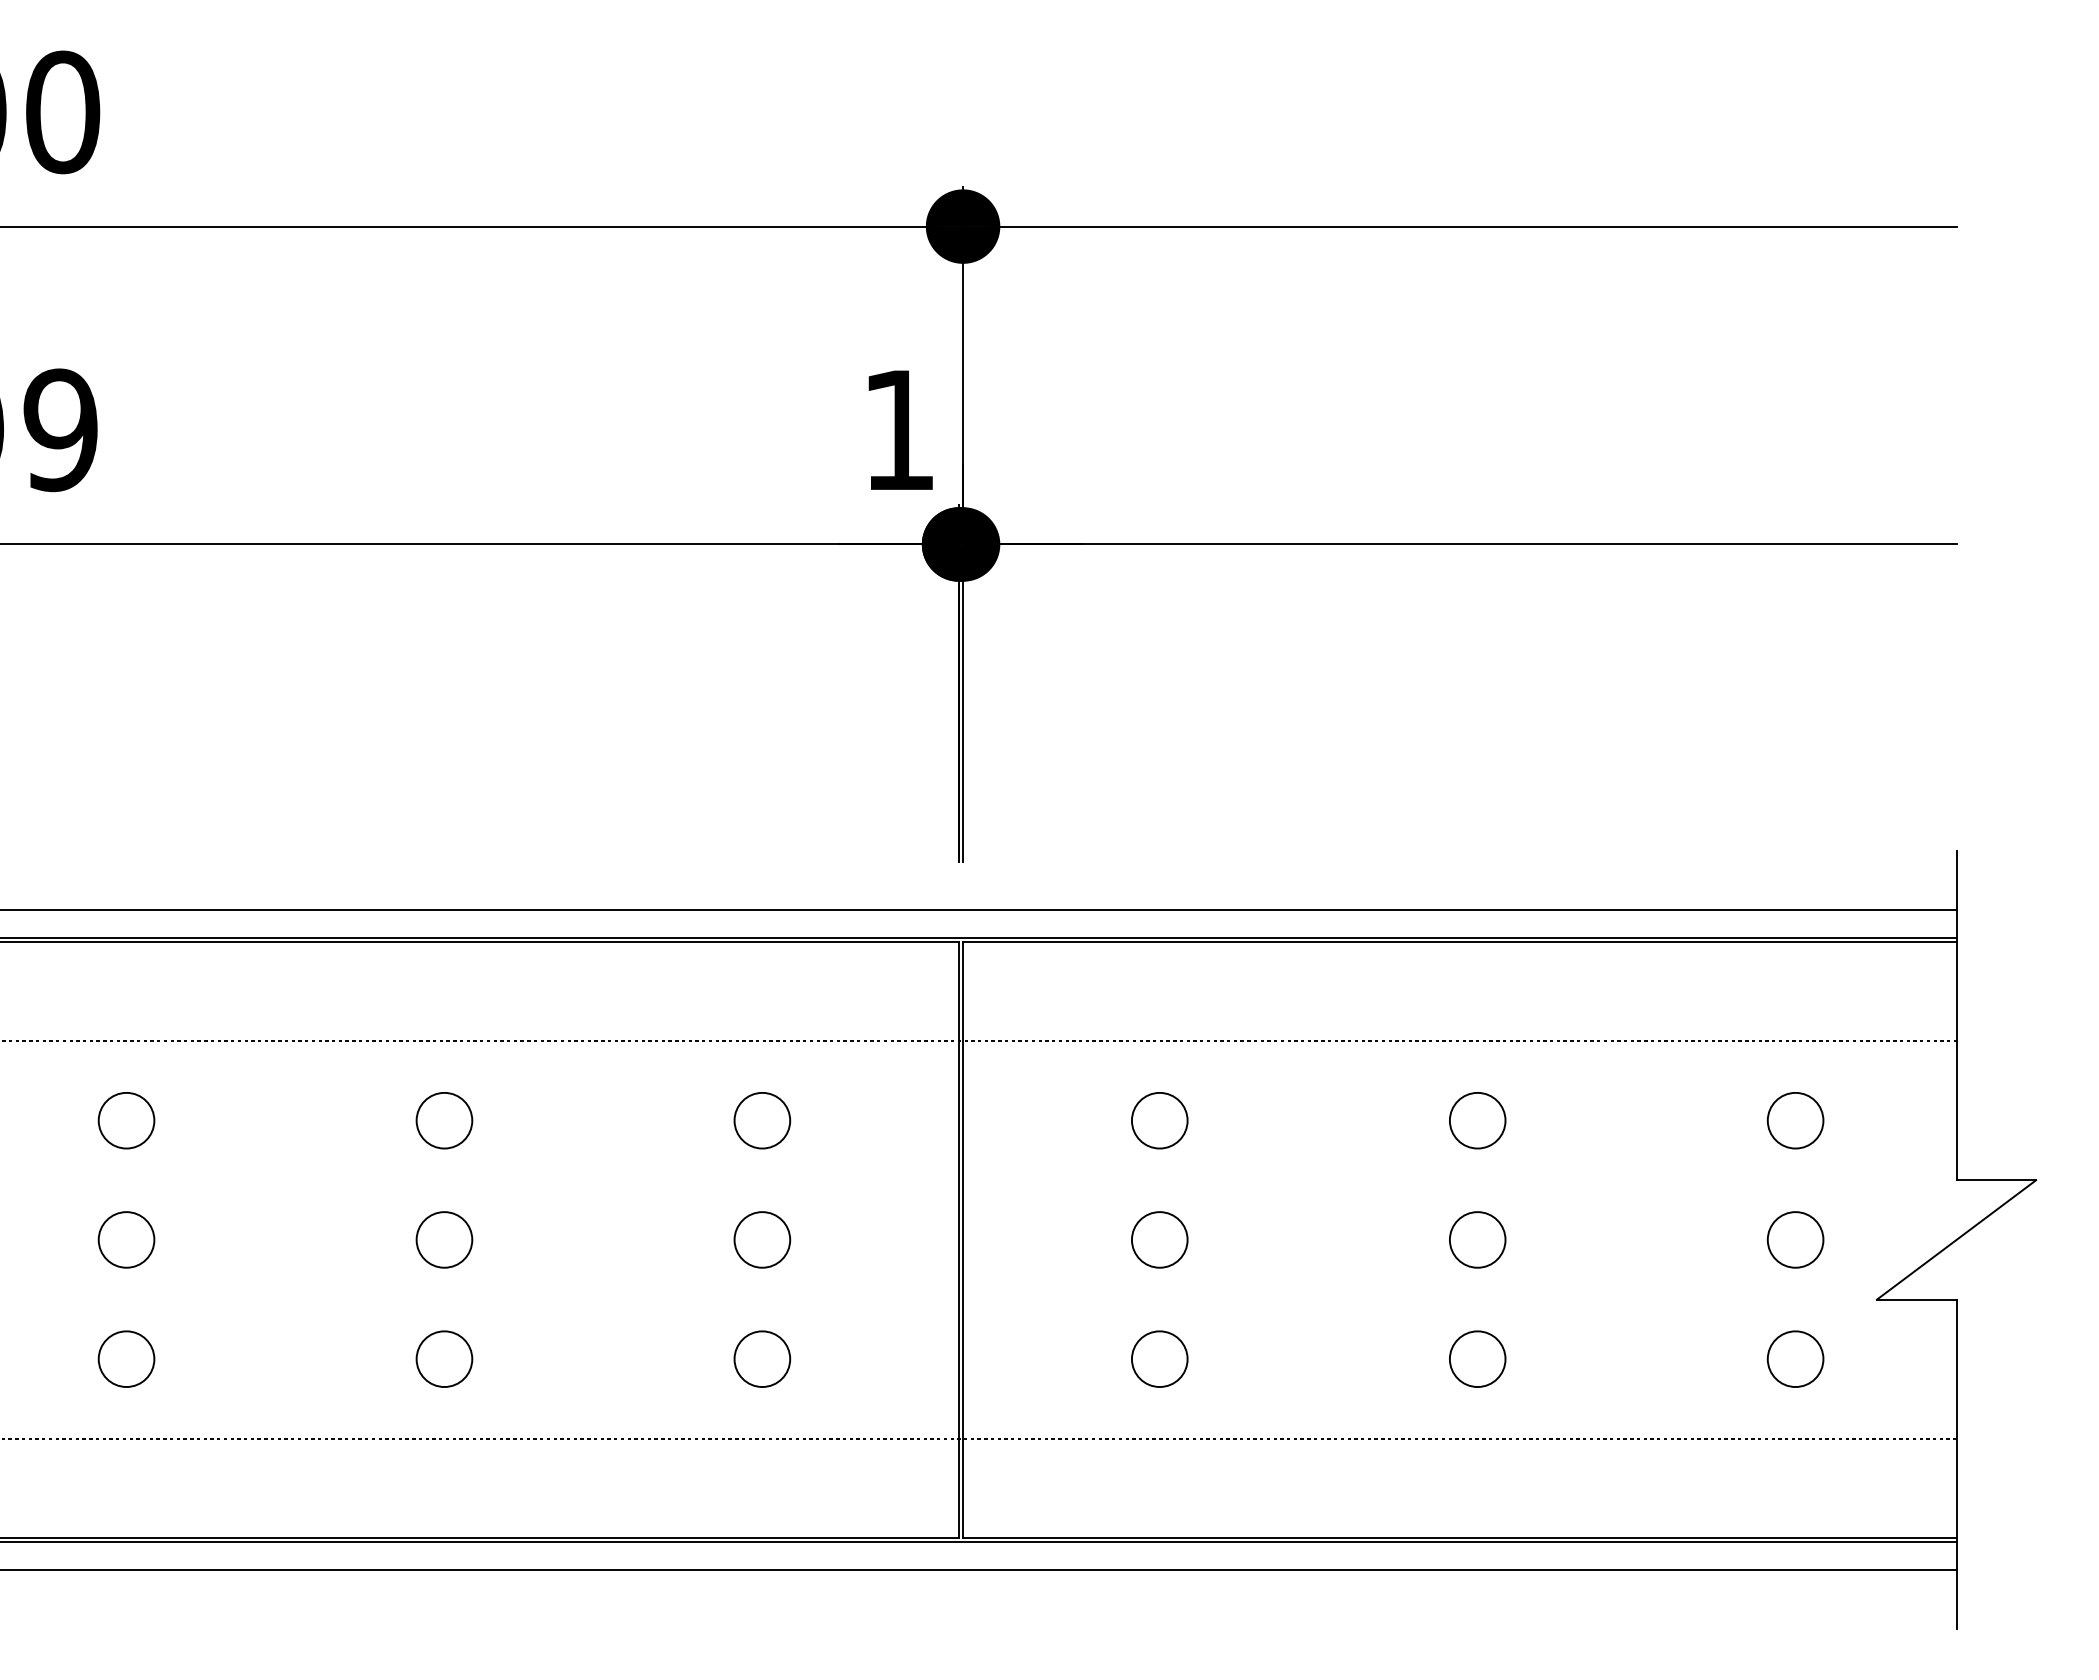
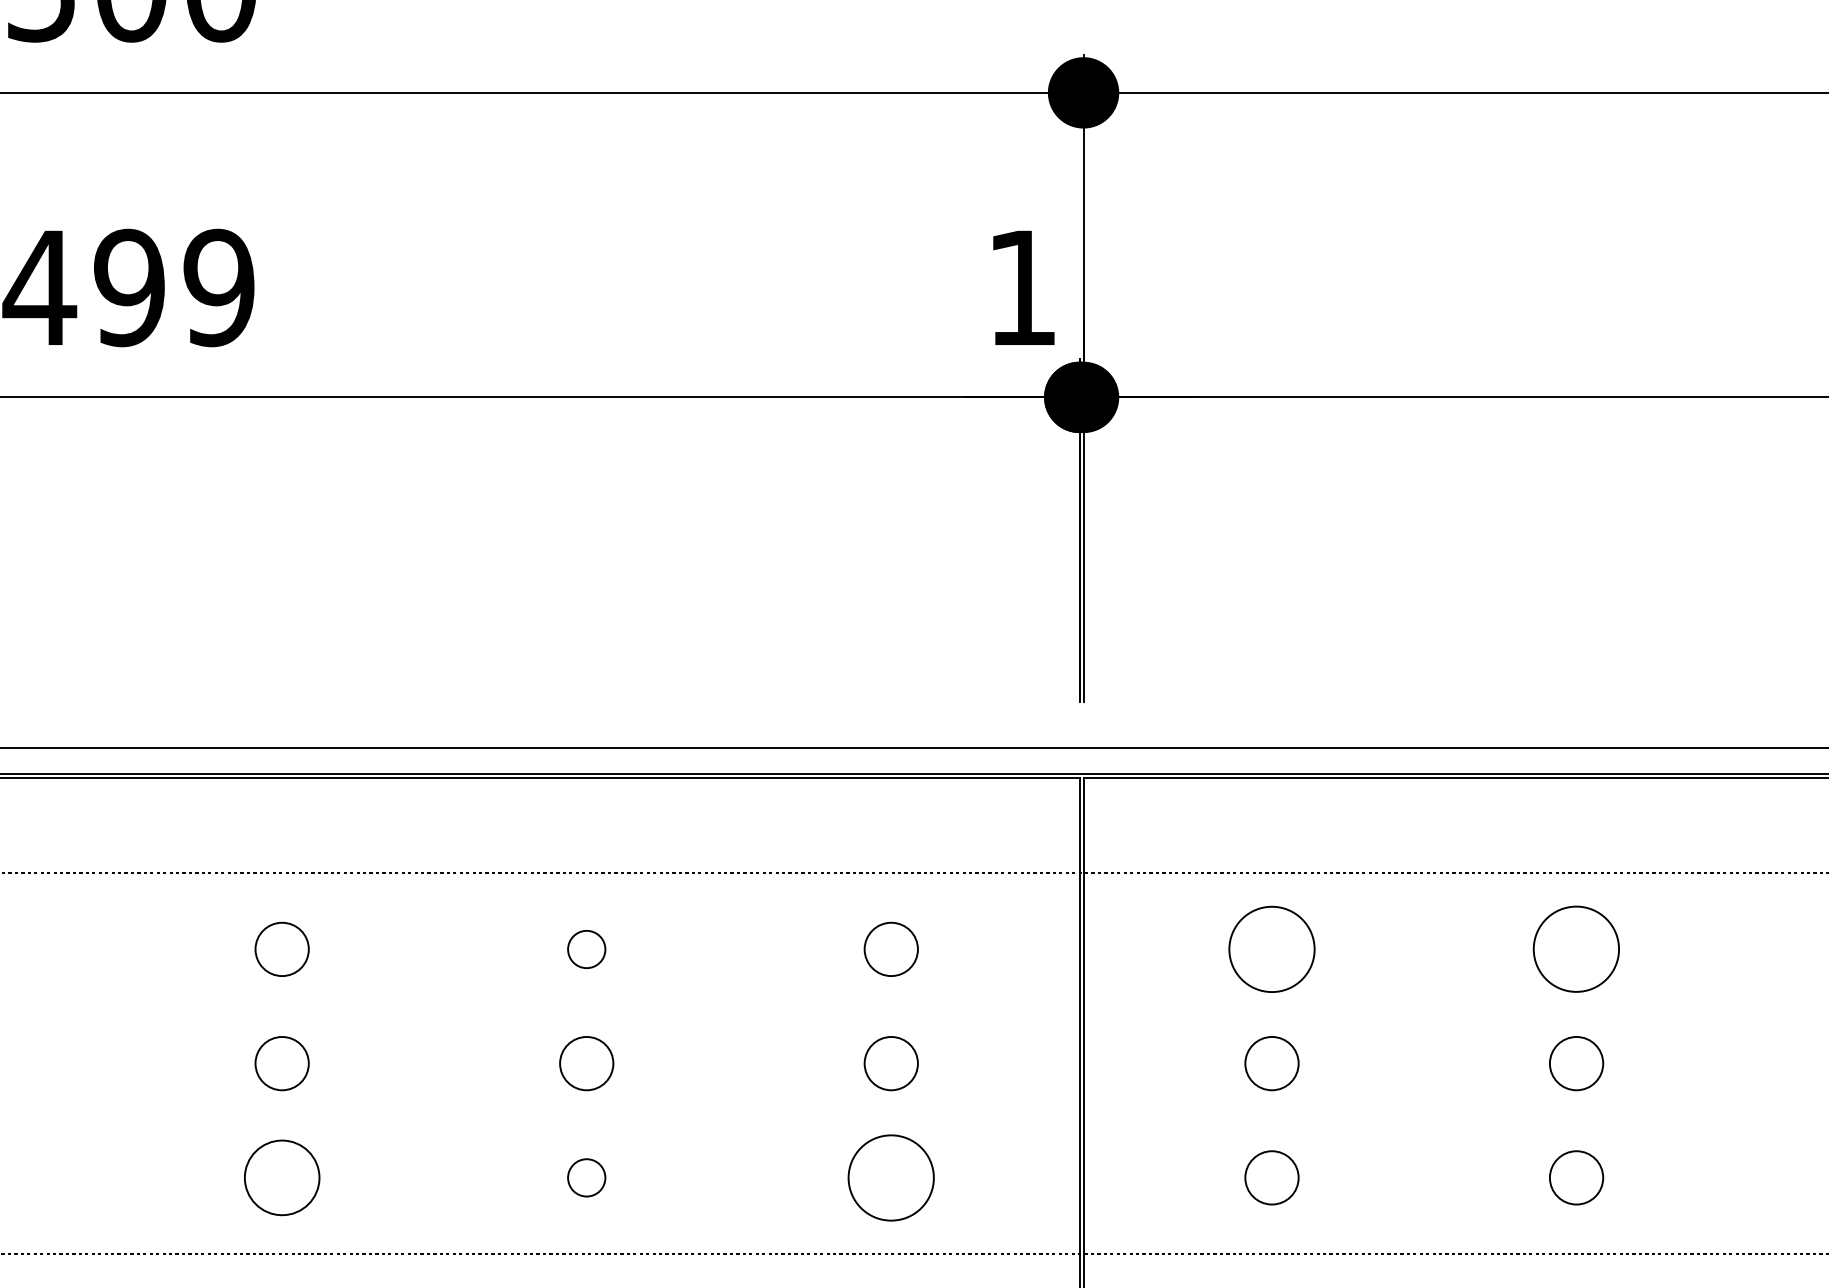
circle: (444, 1120) -> (586, 949), size x0.7
circle: (1159, 1120) -> (1271, 949), size x1.6
circle: (1477, 1120) -> (1576, 949), size x1.6
circle: (762, 1358) -> (891, 1177), size x1.6
circle: (126, 1359) -> (282, 1178), size x1.4
circle: (444, 1359) -> (586, 1178), size x0.7

